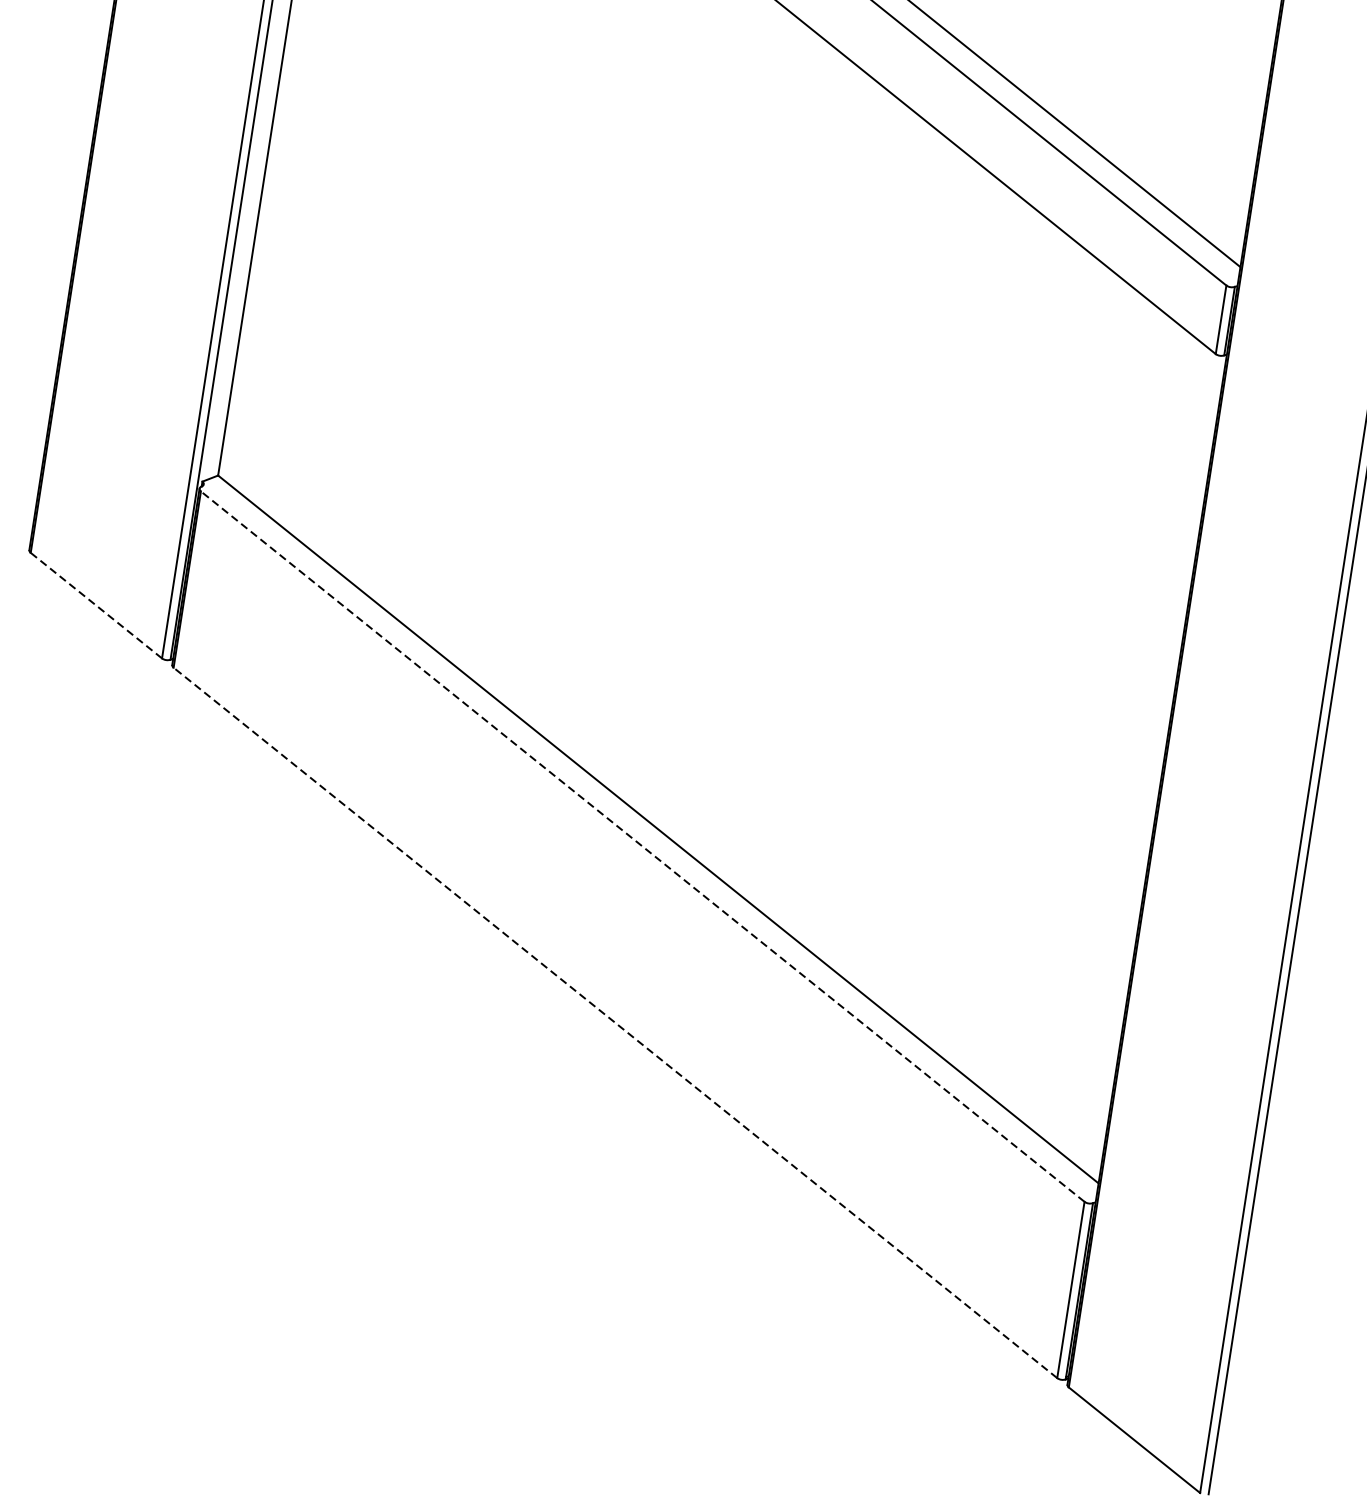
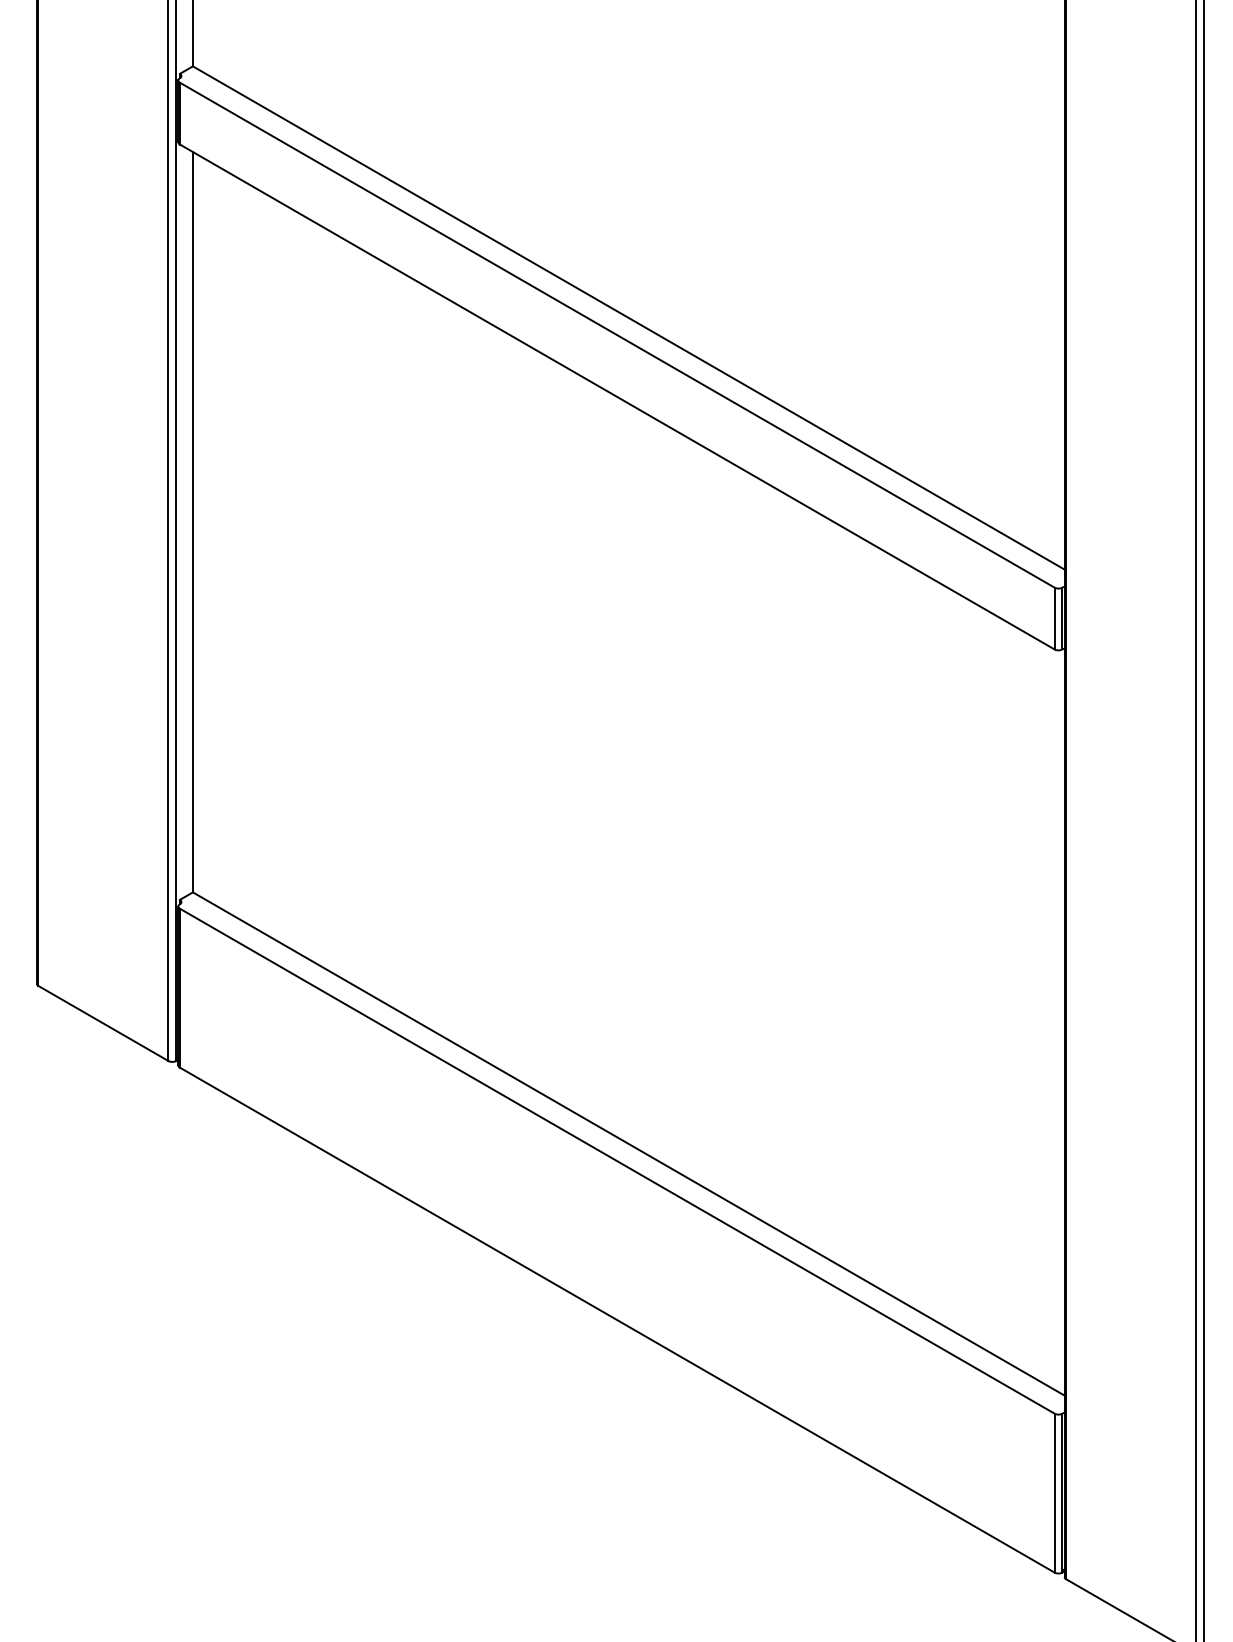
line: (96, 605) -> (103, 1023), dashed -> solid
line: (641, 845) -> (616, 1160), dashed -> solid
line: (614, 1022) -> (616, 1319), dashed -> solid

